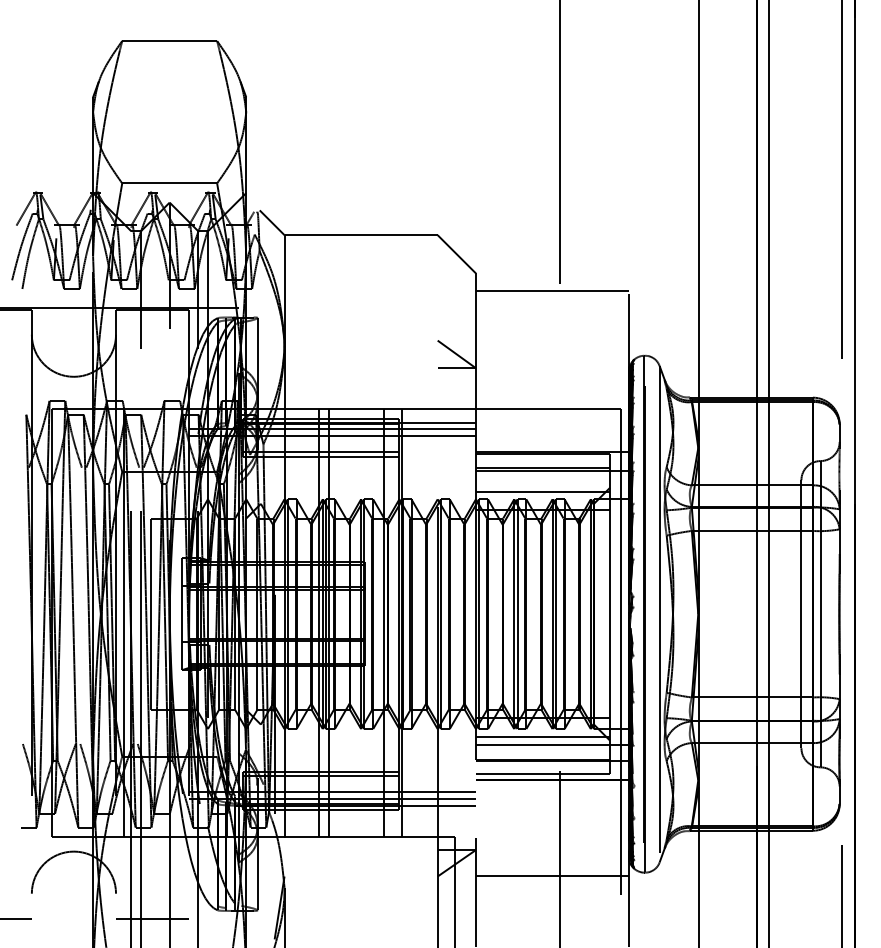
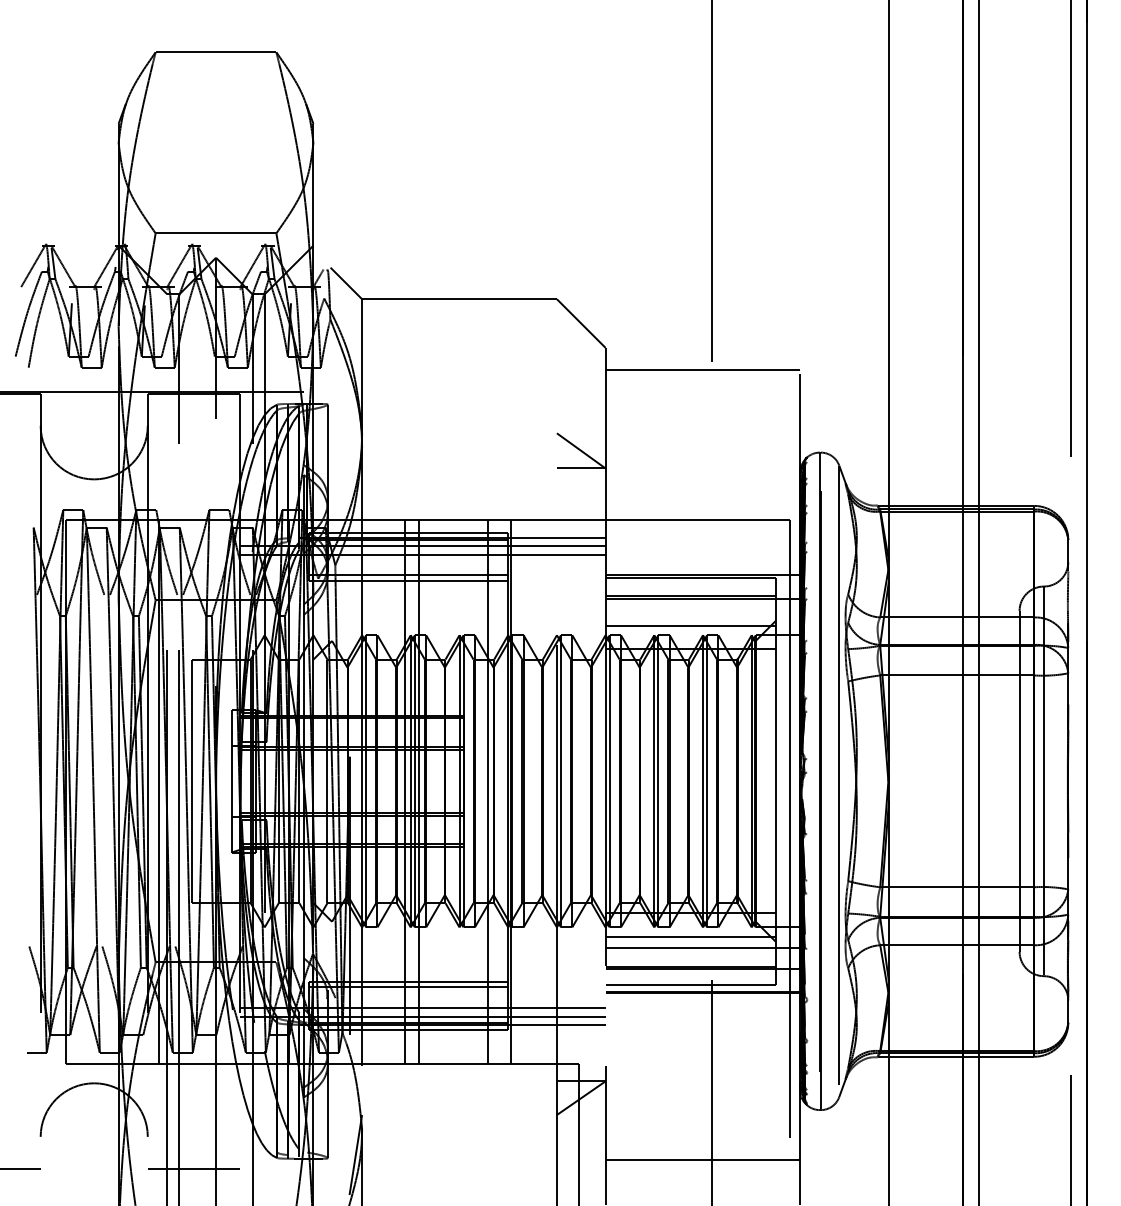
line: (552, 876) -> (702, 1160), moved

